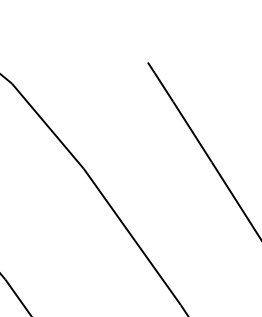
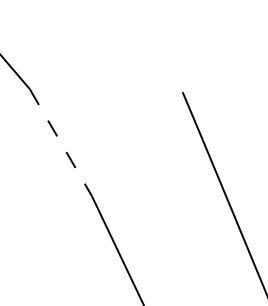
line: (47, 126) -> (60, 142), solid -> dashed

